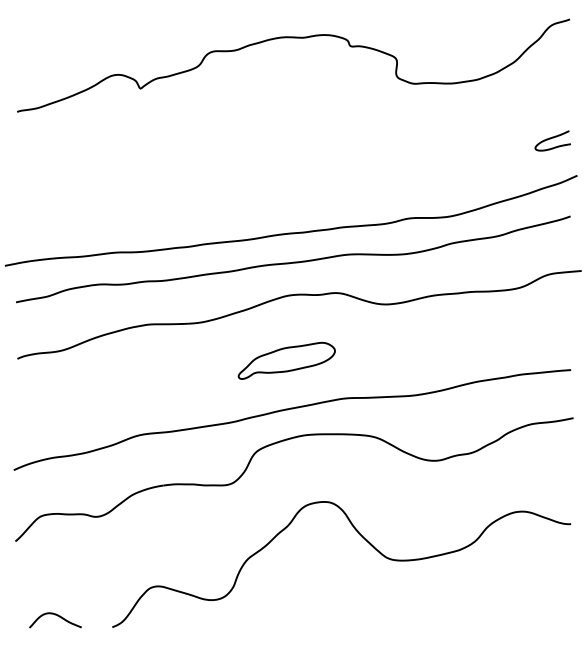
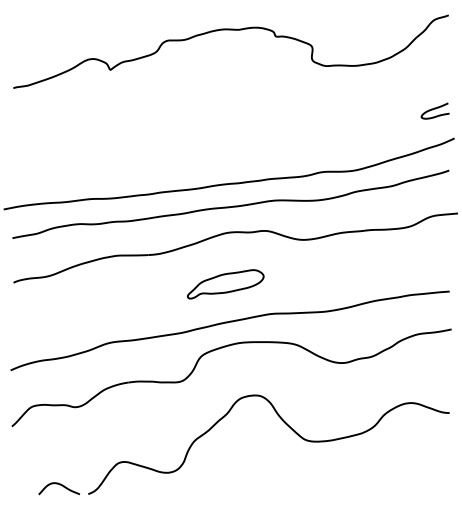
curve: (57, 616) -> (60, 485), moved

